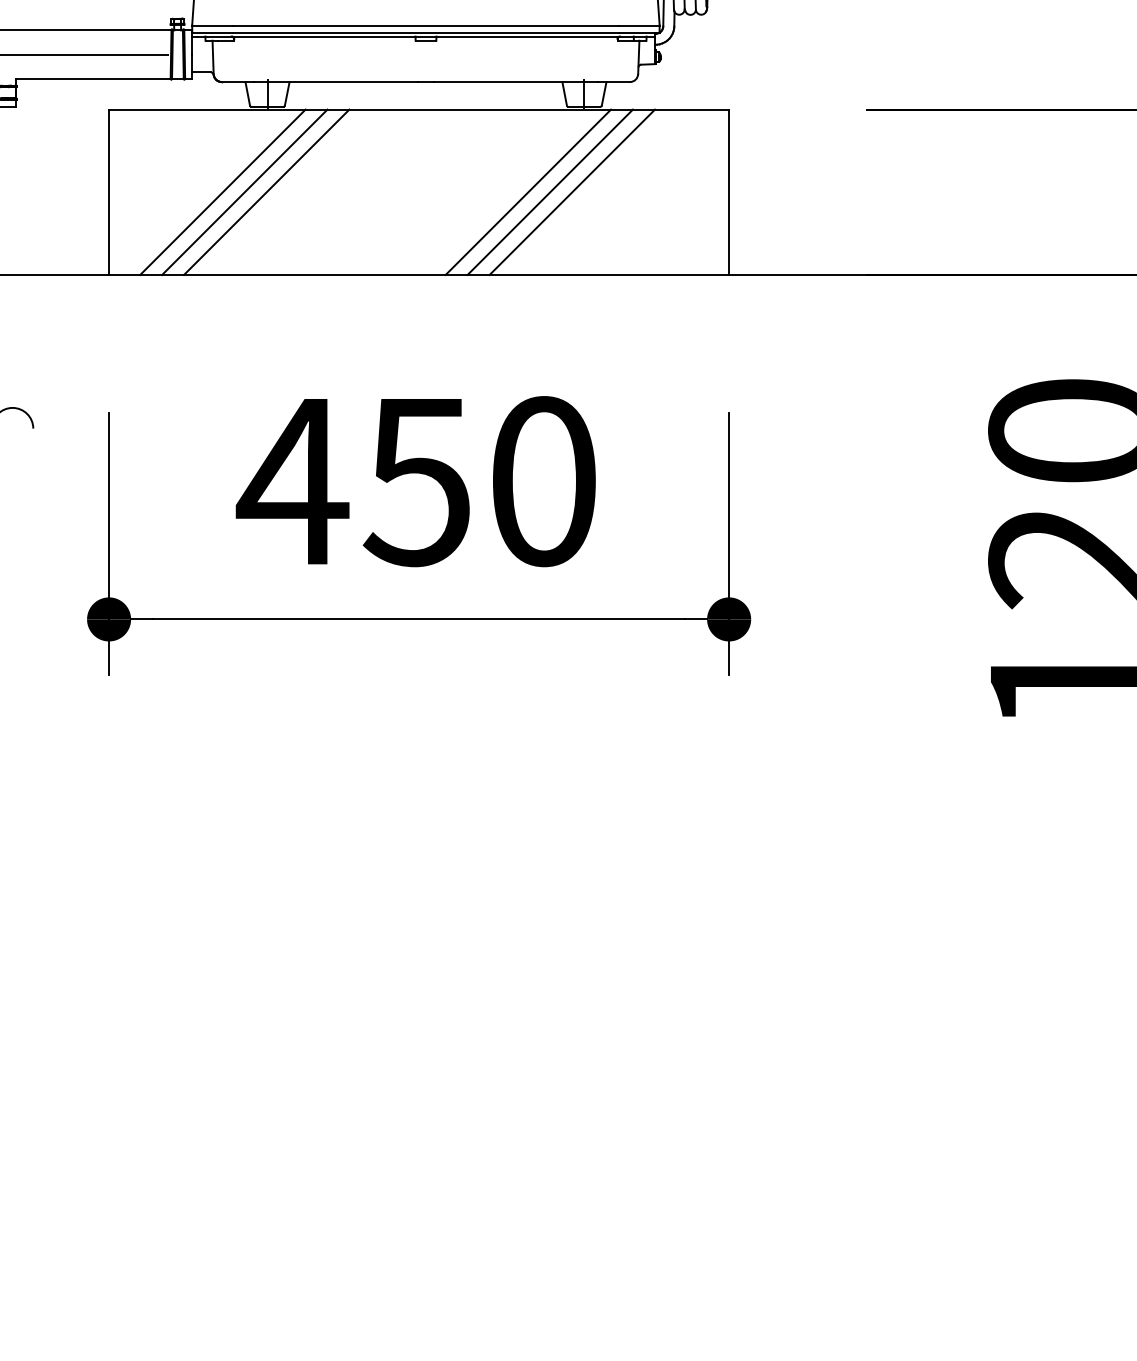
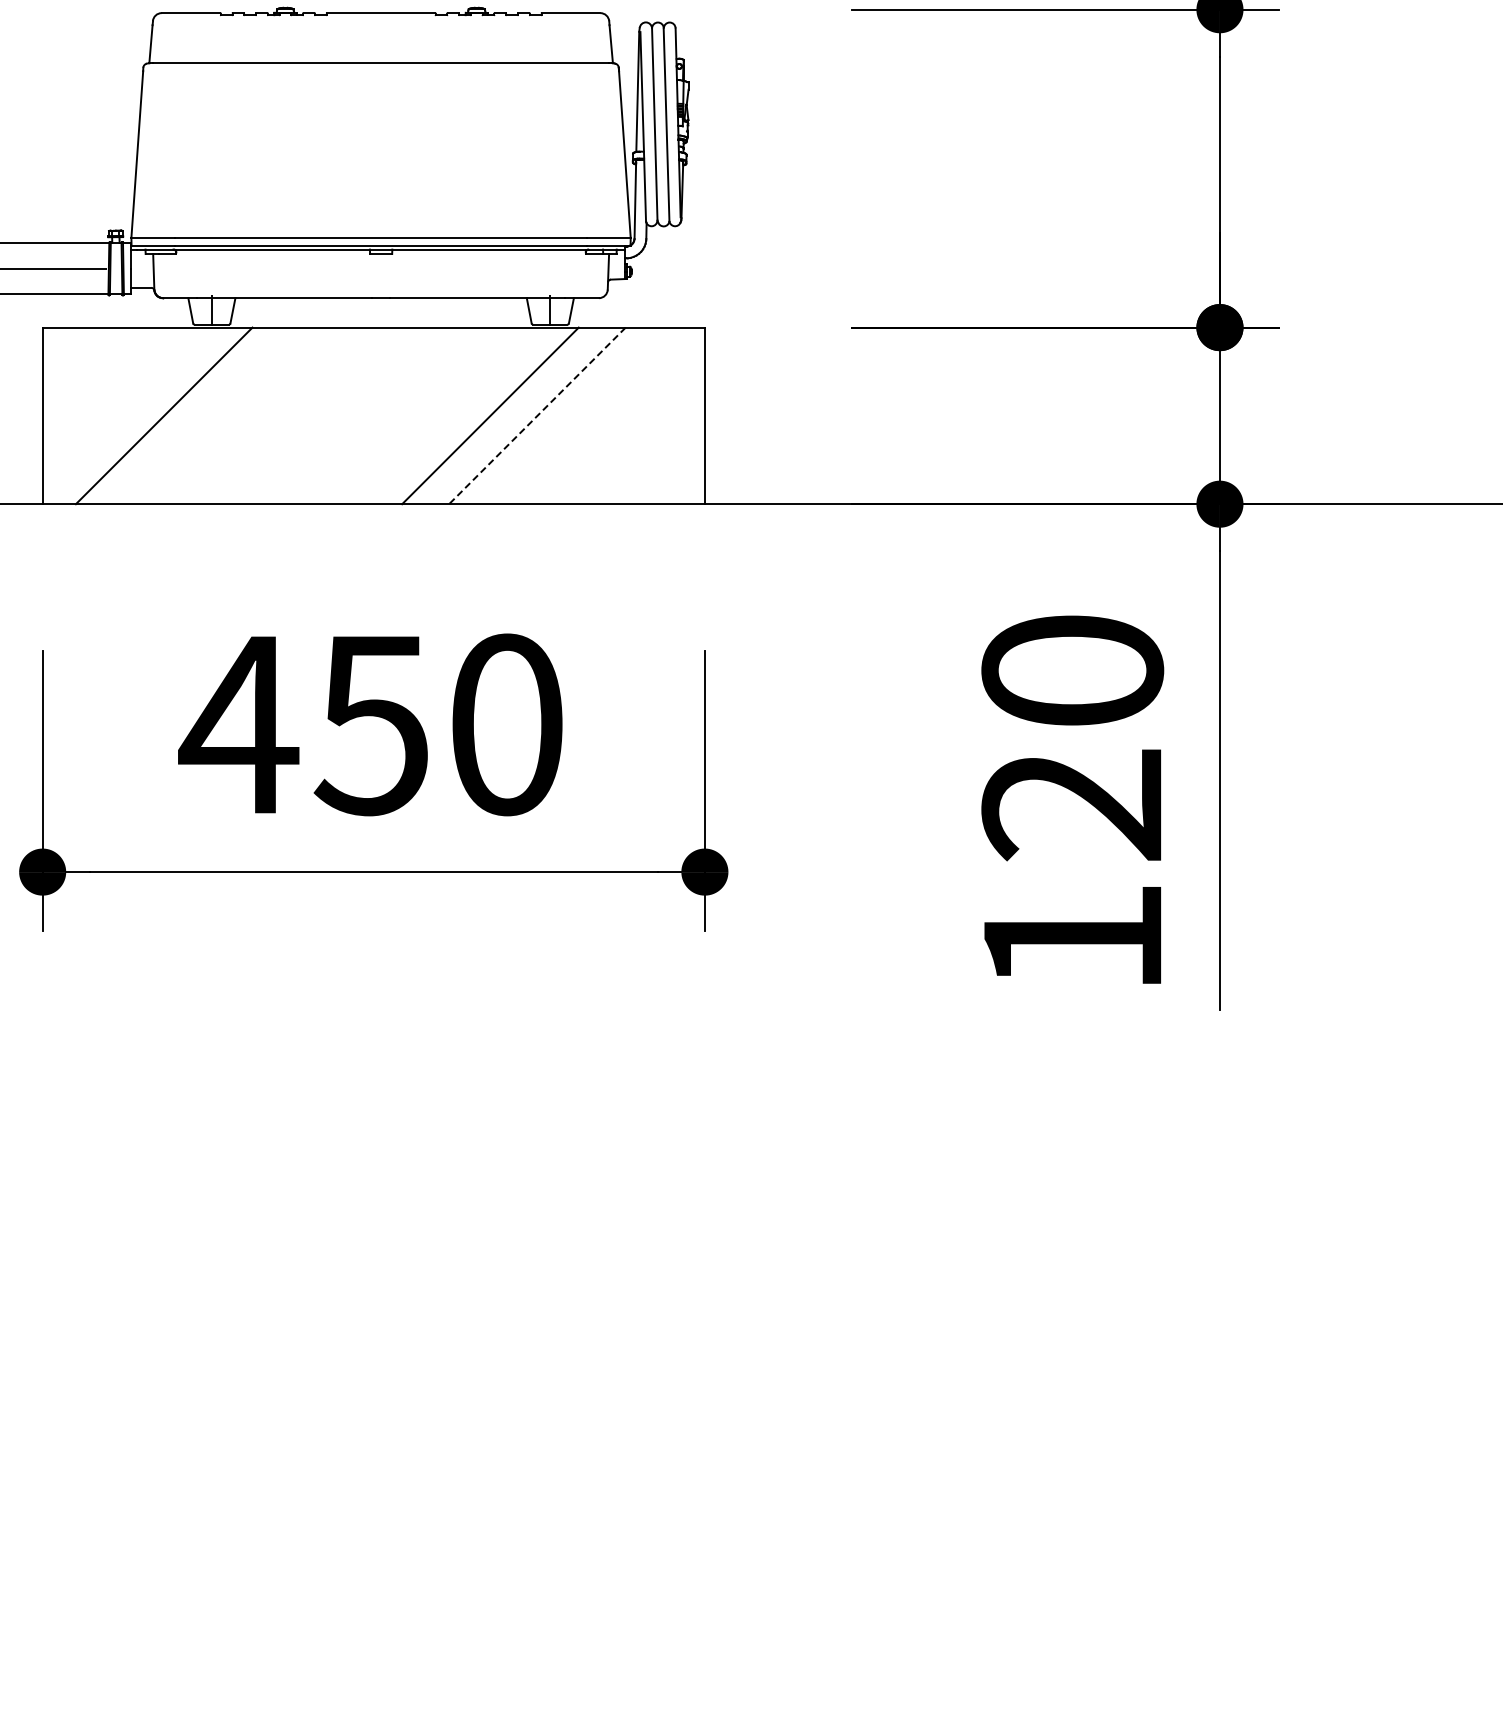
line: (244, 191) -> (187, 415), removed
line: (266, 191) -> (210, 415), removed
line: (549, 191) -> (513, 415), removed
line: (572, 191) -> (537, 415), solid -> dashed

